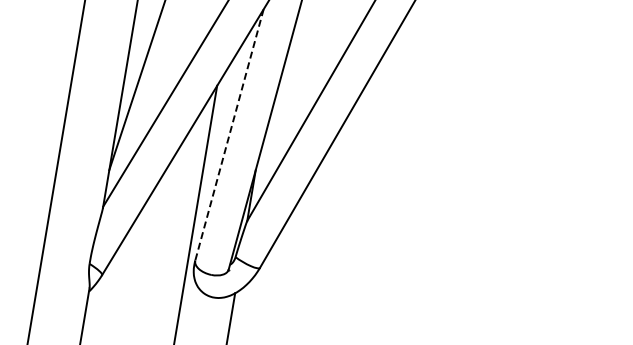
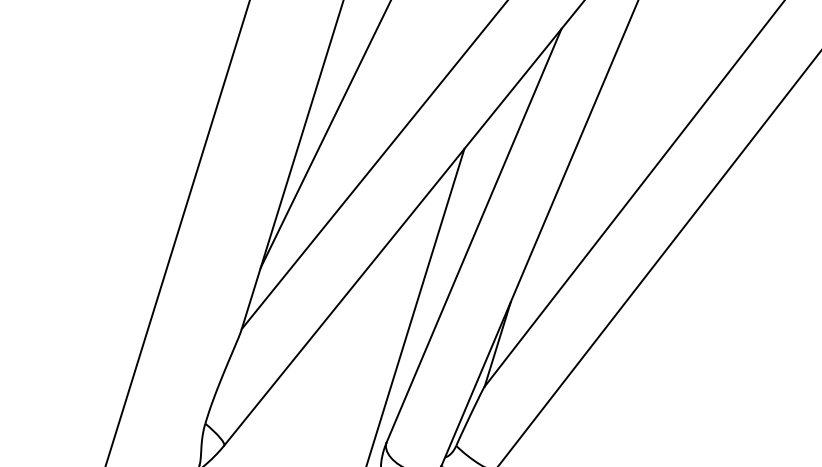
line: (229, 135) -> (474, 236), dashed -> solid

